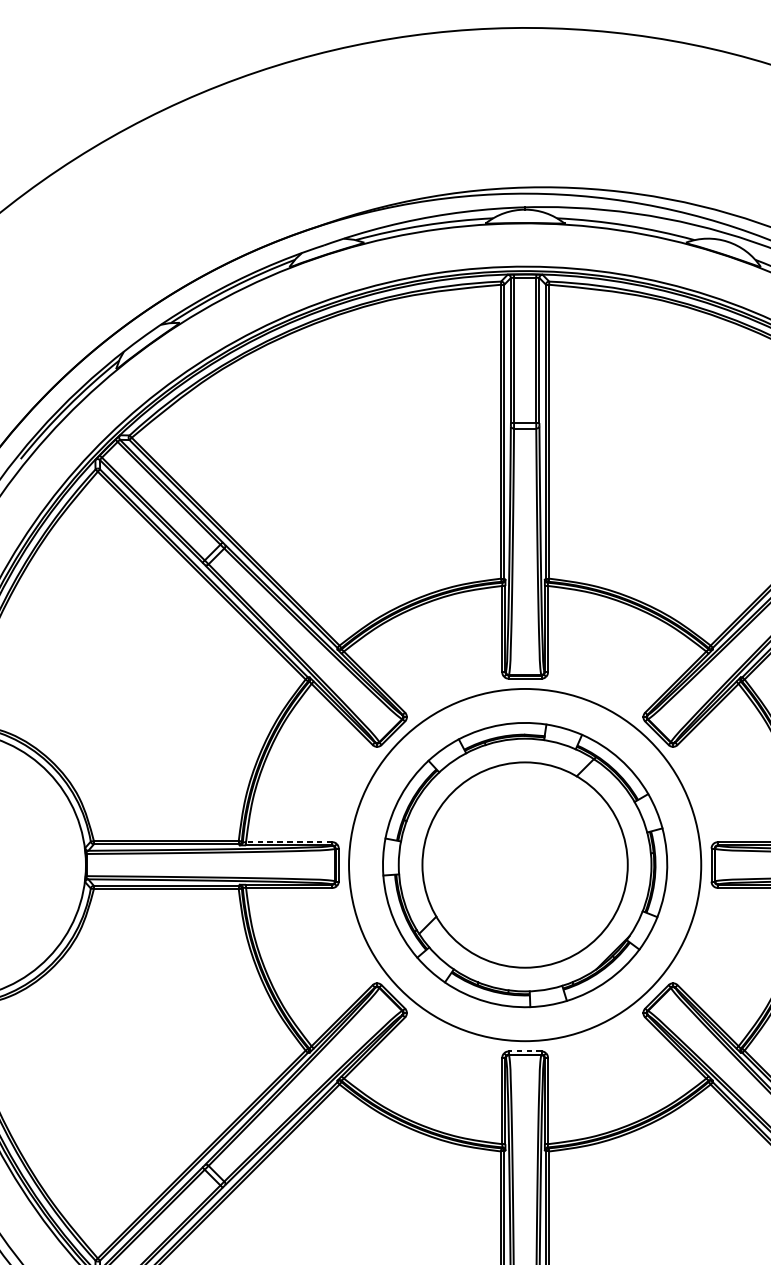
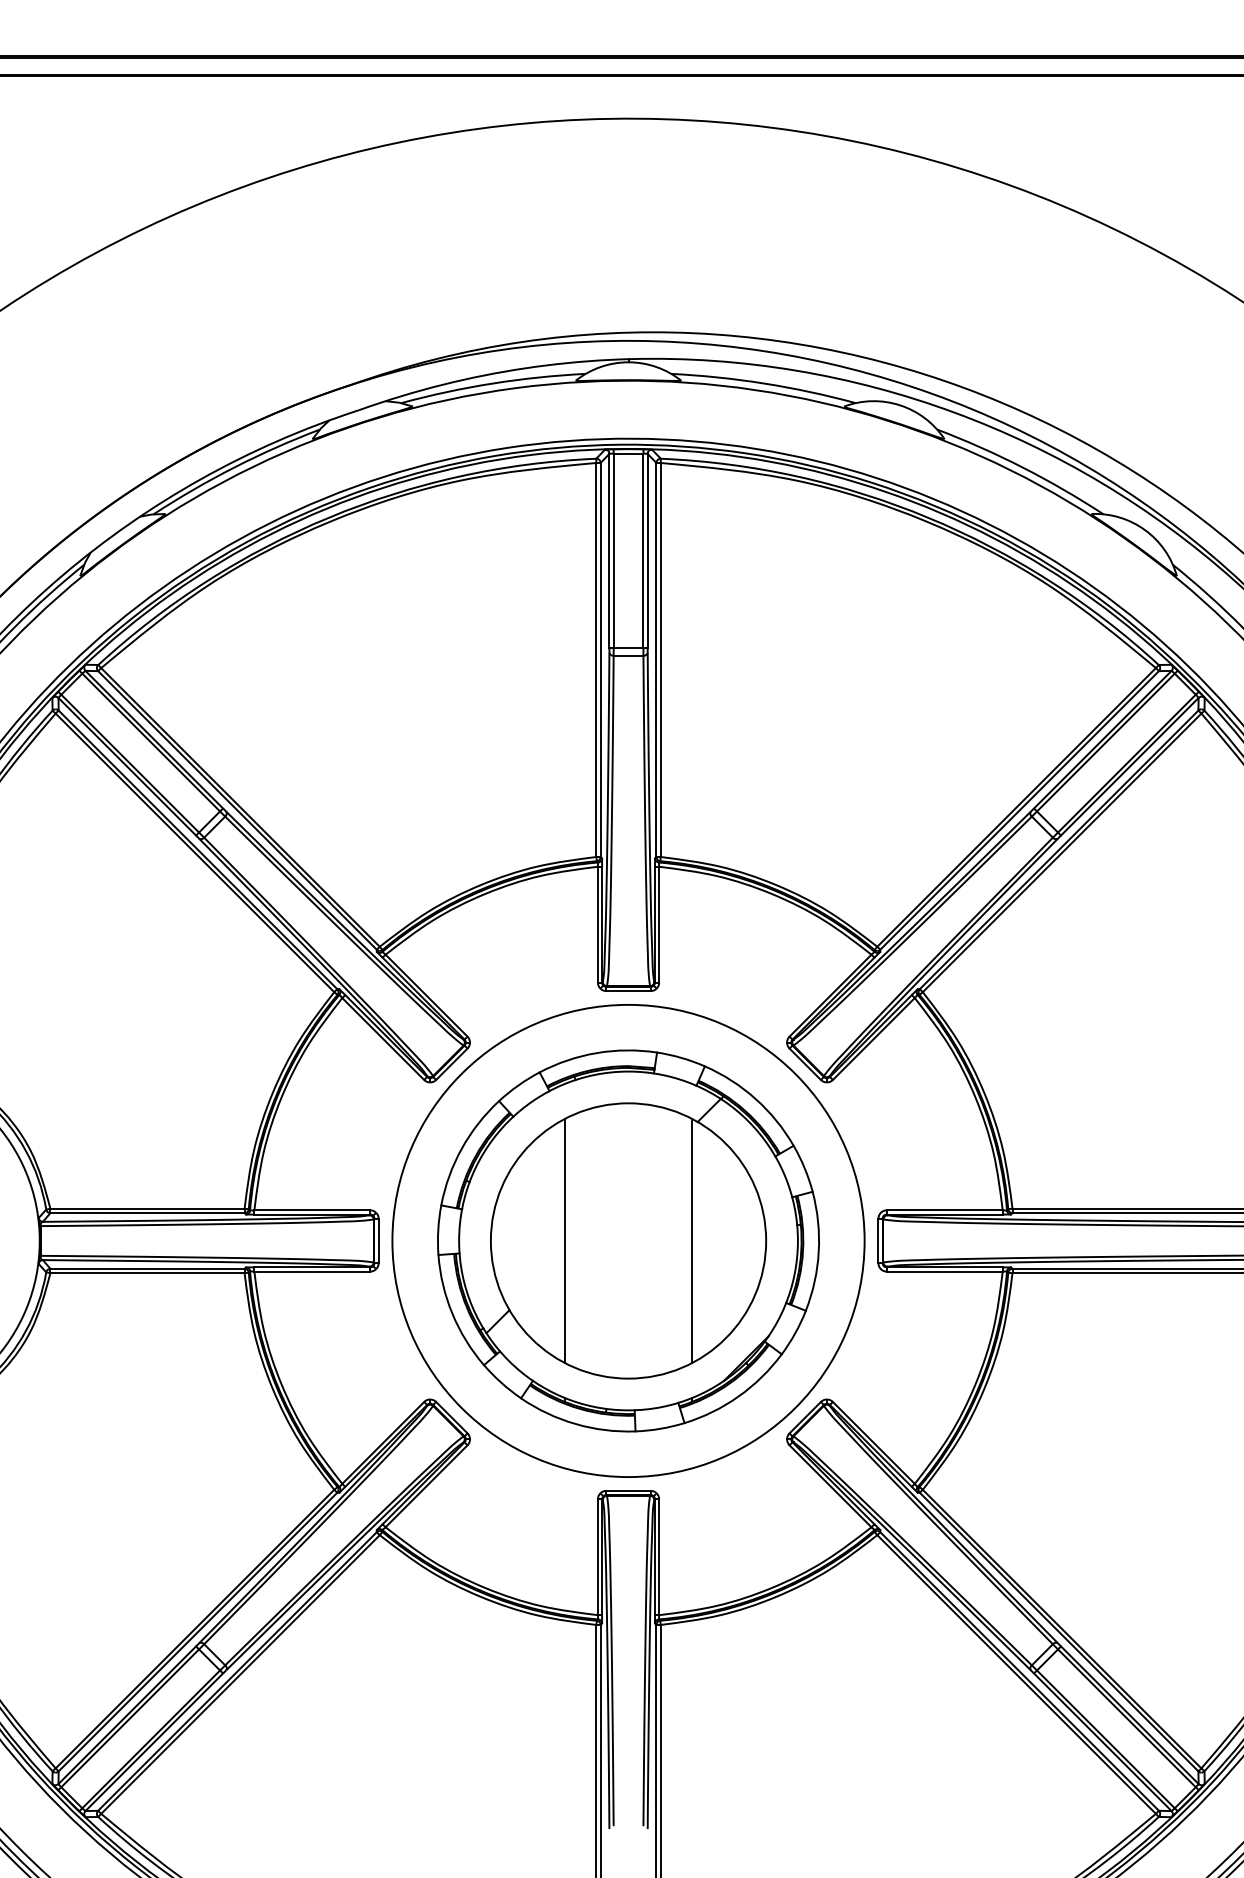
line: (289, 842) -> (312, 1210), dashed -> solid
line: (478, 864) -> (565, 1240), added
line: (572, 864) -> (692, 1240), added
line: (525, 1051) -> (628, 1490), dashed -> solid

